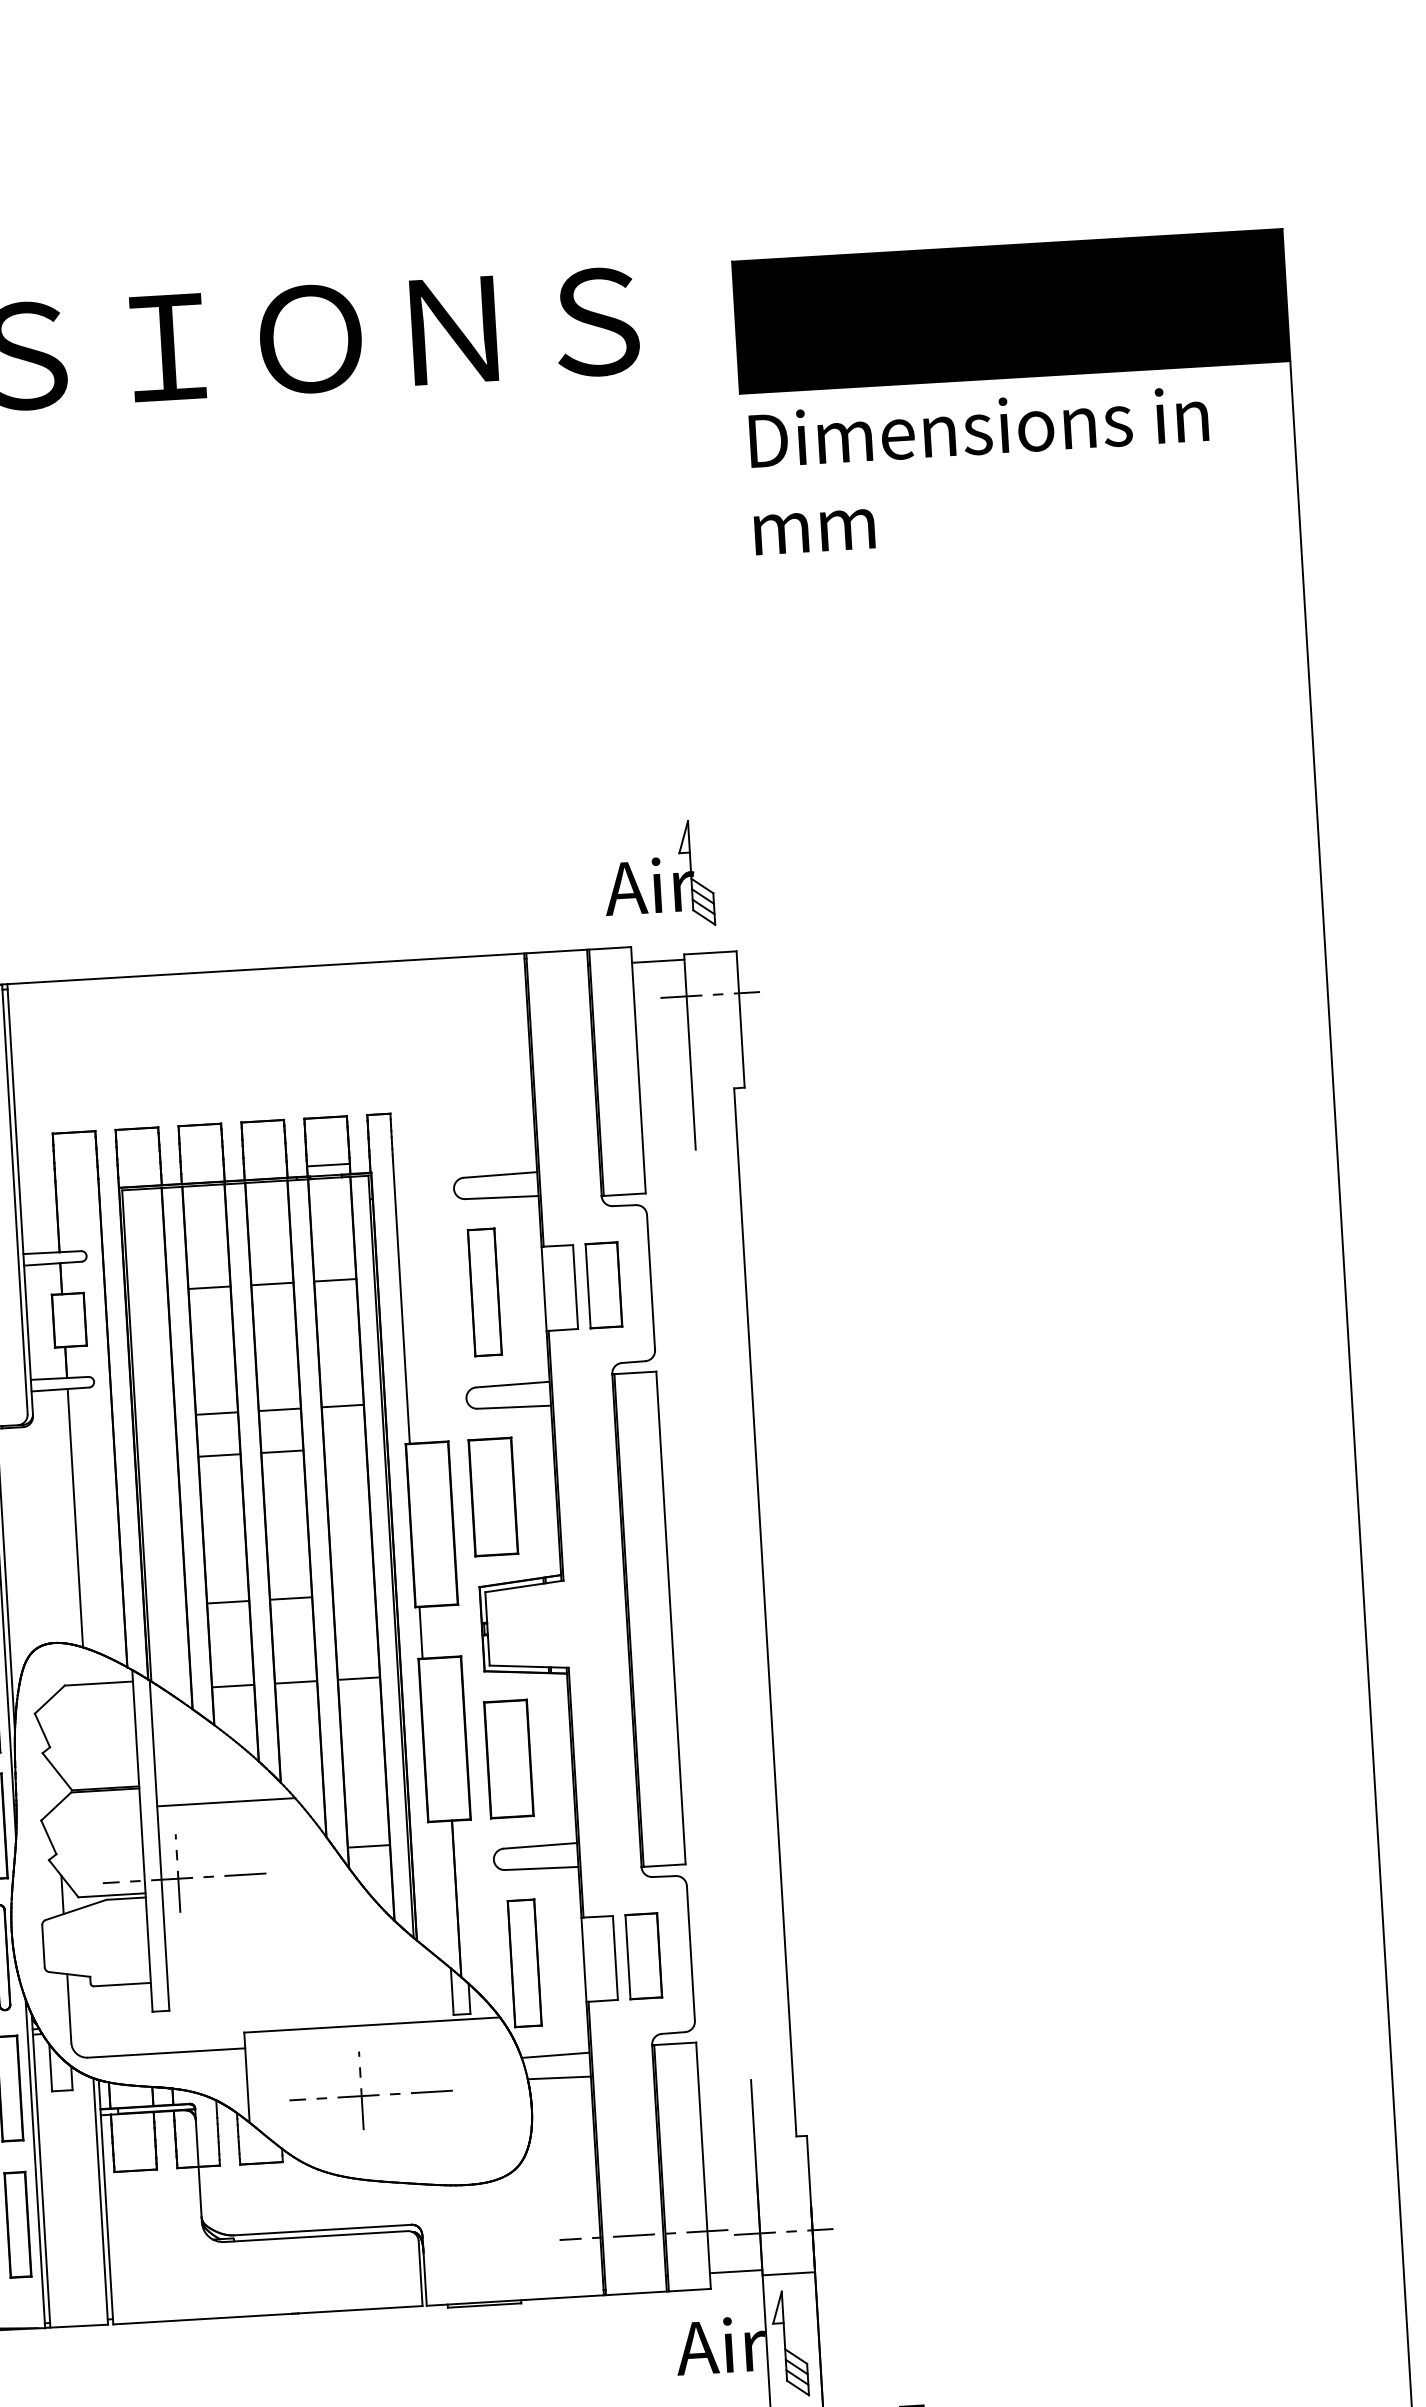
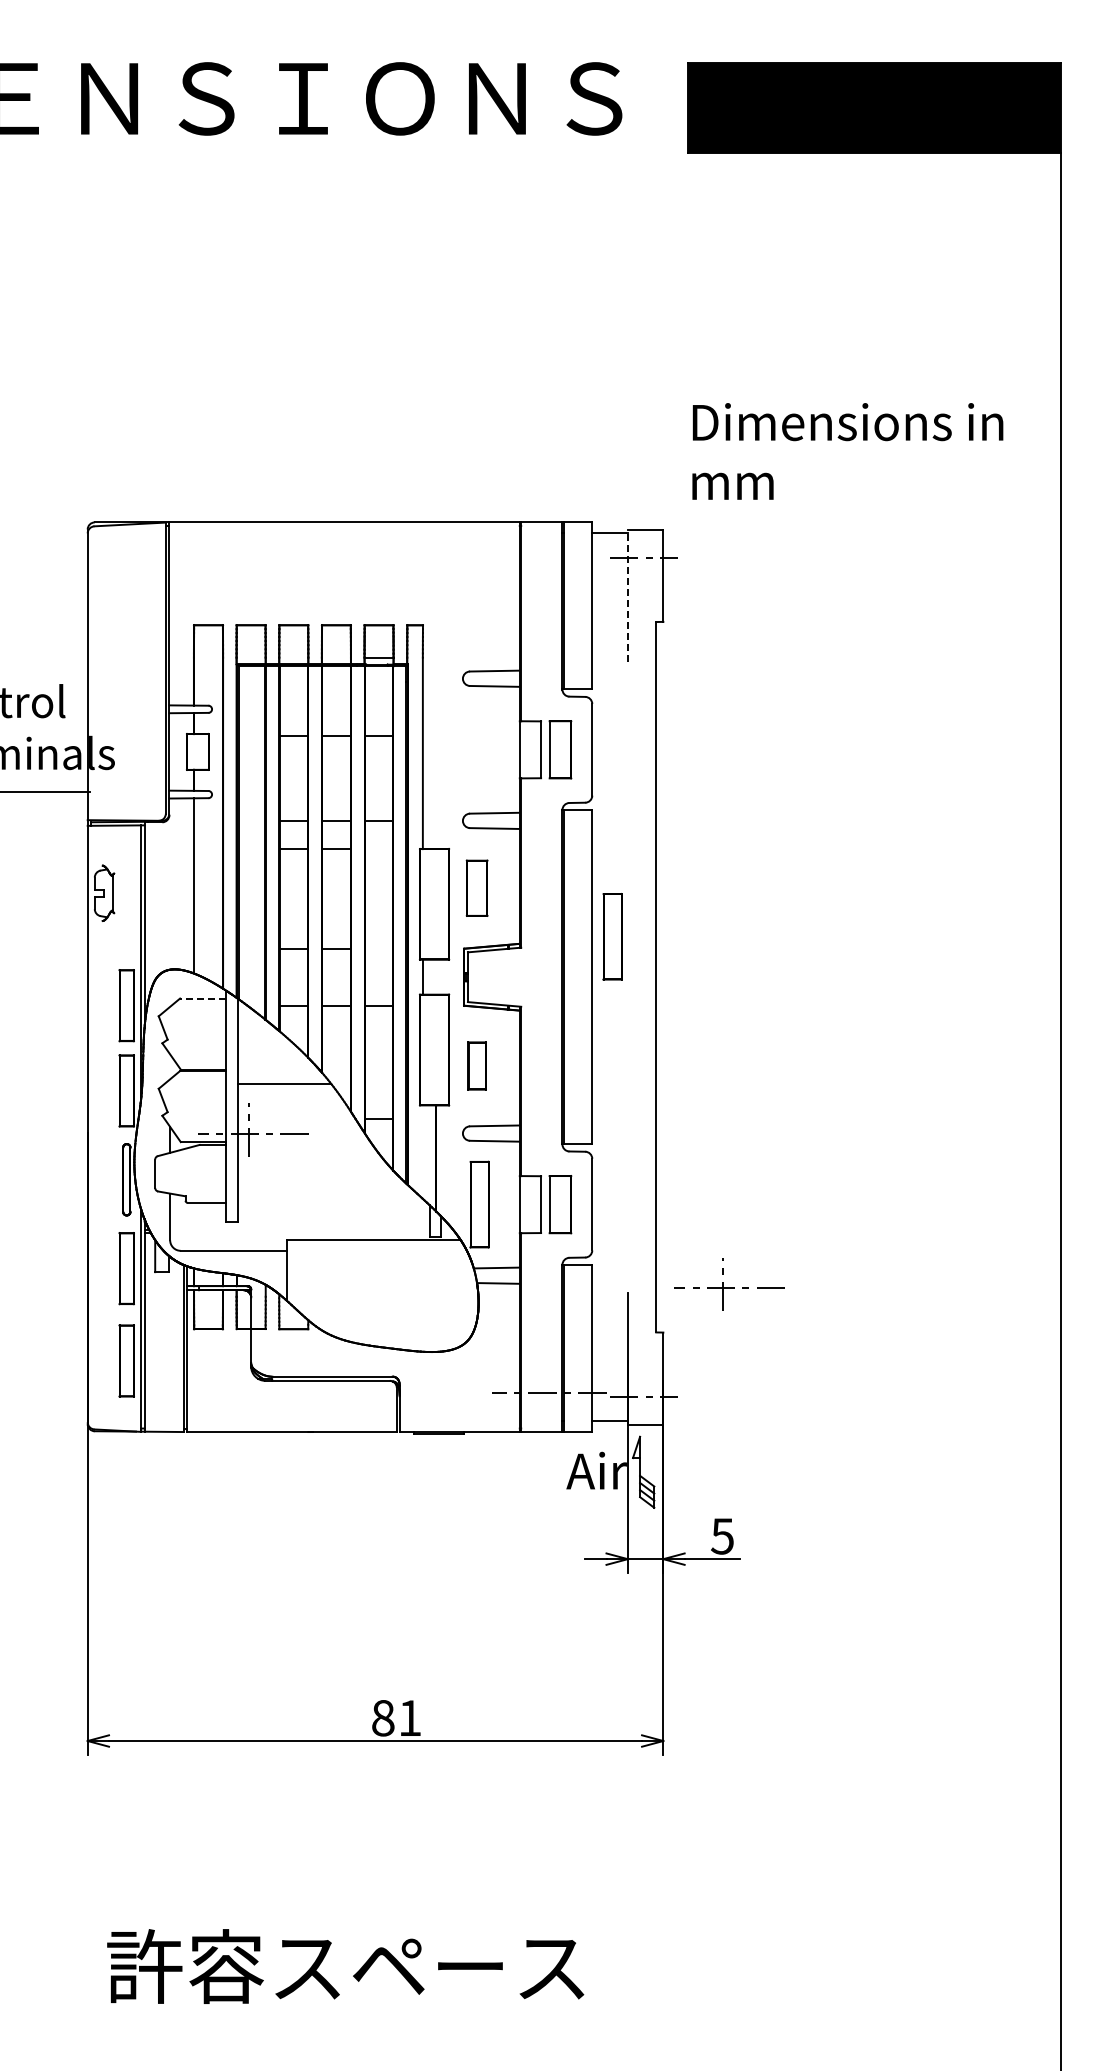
text: (980, 470) -> (847, 451), moved
part: (658, 874) -> (613, 474), removed
line: (689, 1051) -> (627, 595), solid -> dashed
part: (484, 1291) -> (612, 936), moved
part: (492, 1495) -> (476, 887), size x0.7
line: (97, 1683) -> (202, 998), solid -> dashed
part: (507, 1758) -> (476, 1065), size x0.6
part: (370, 2090) -> (729, 1284), moved

